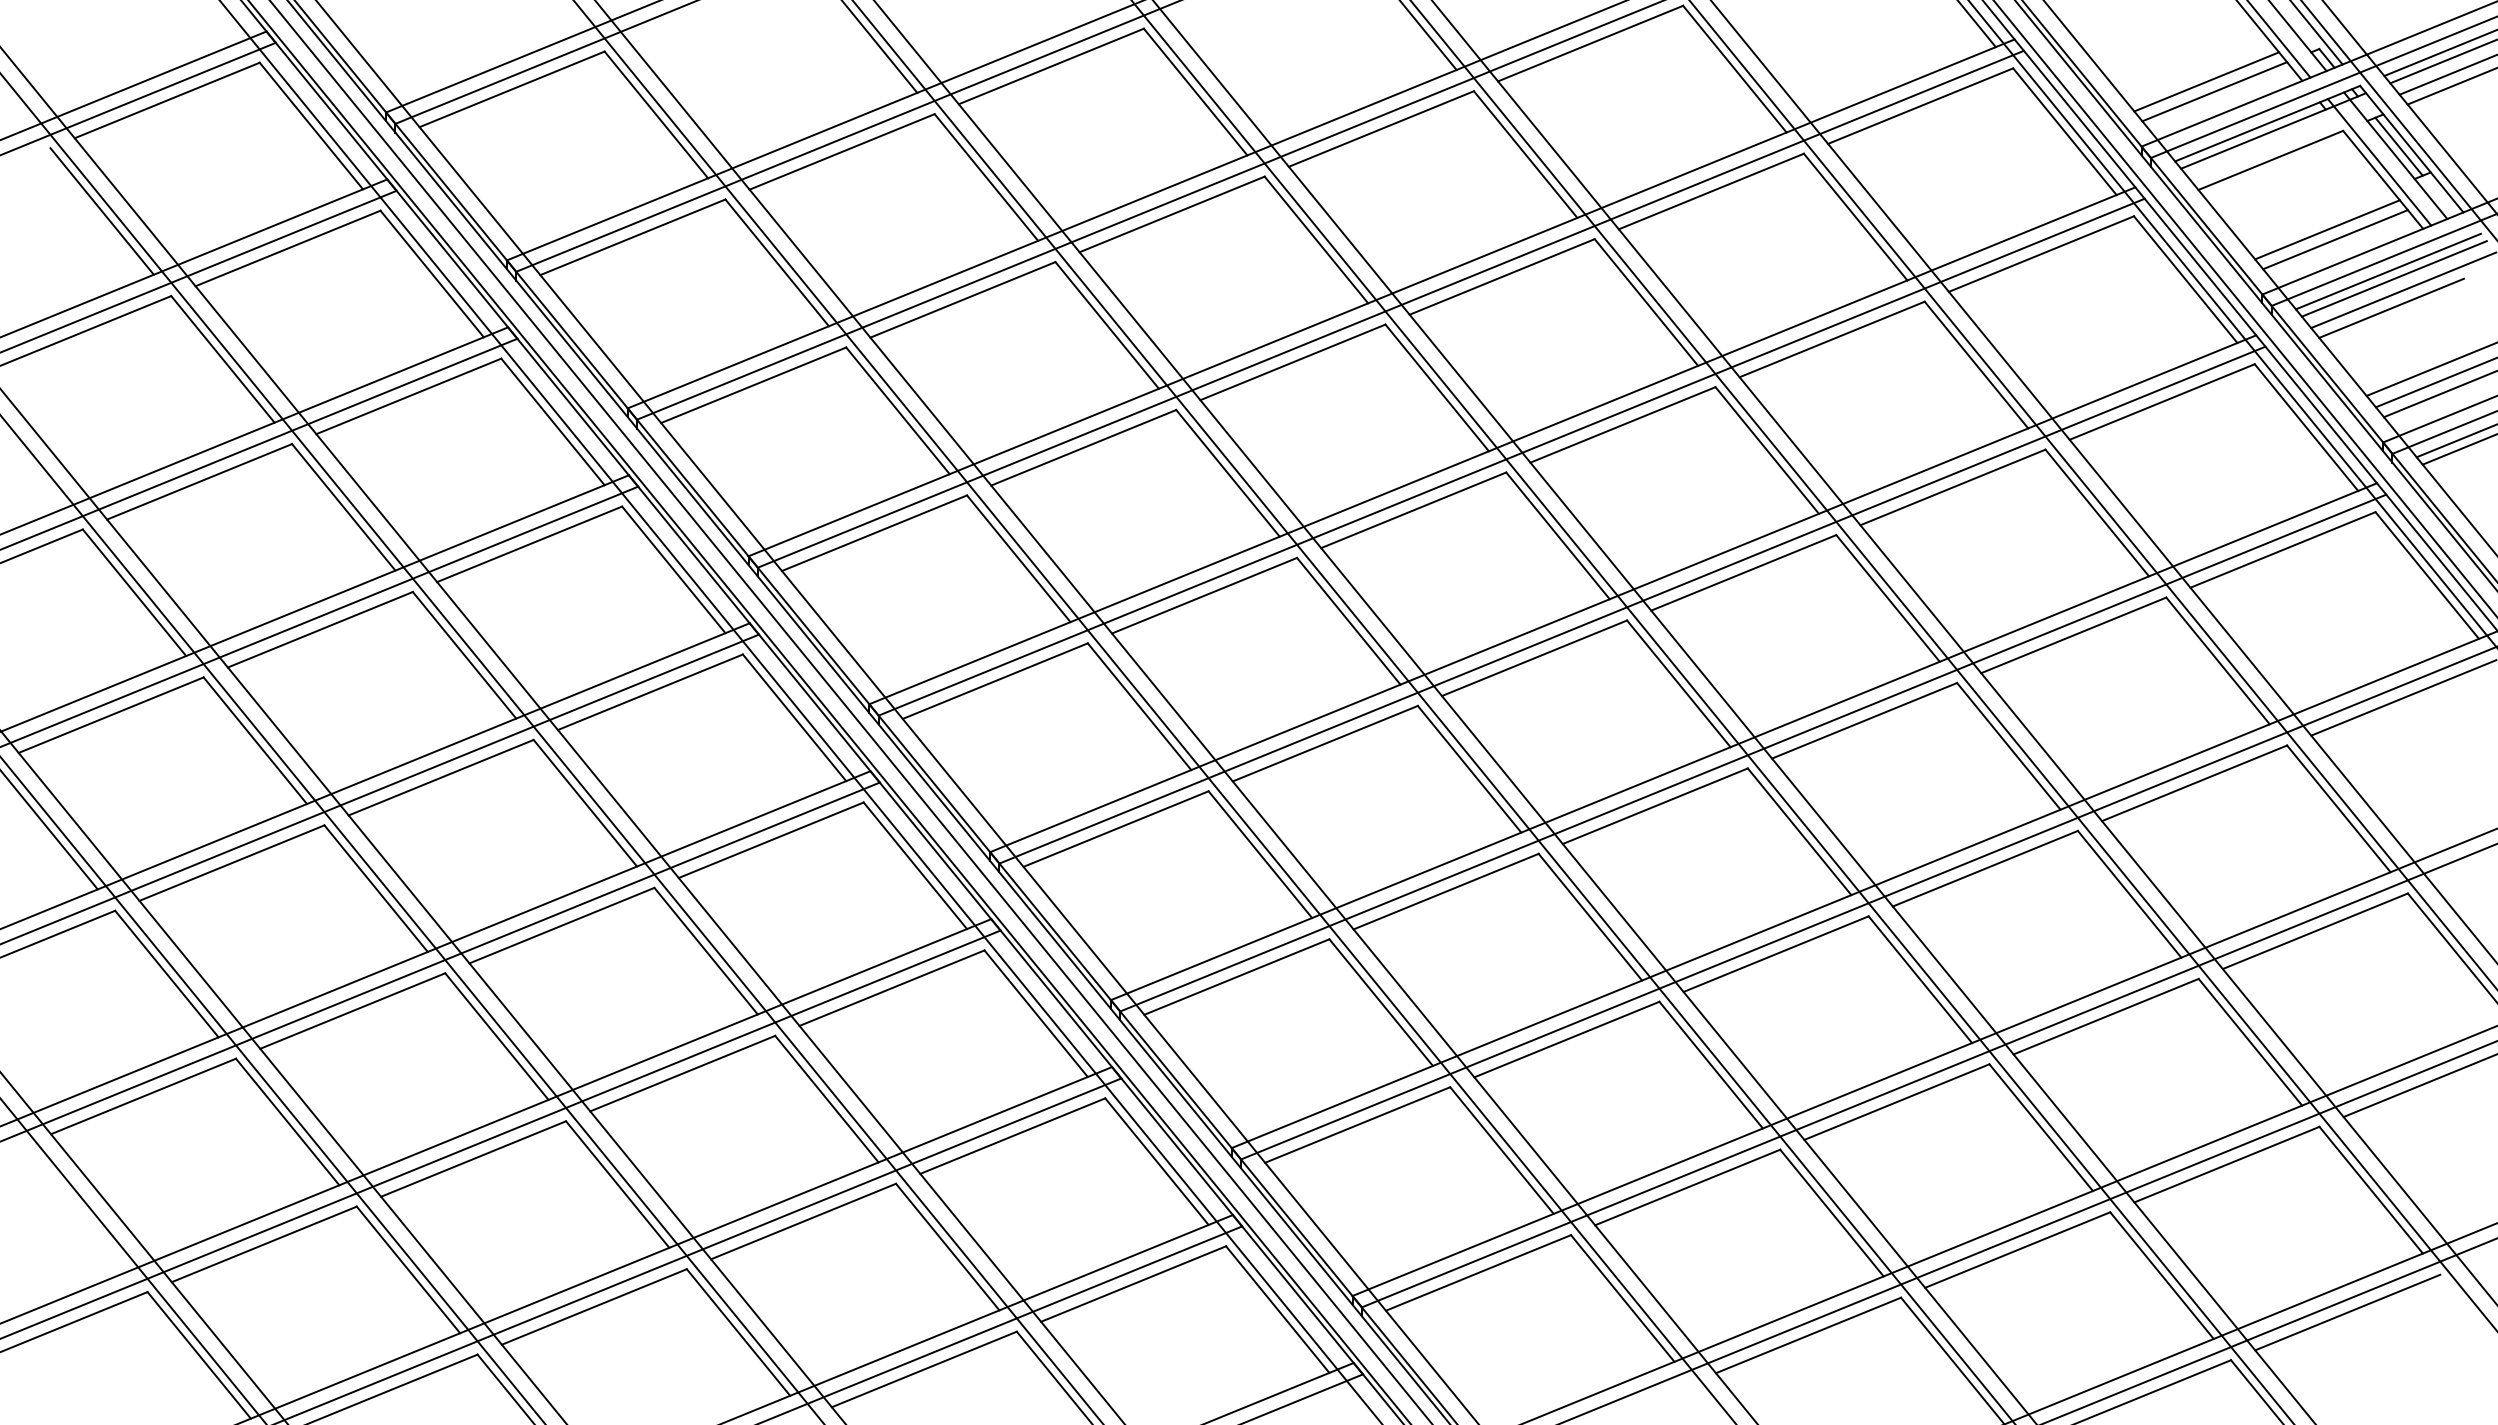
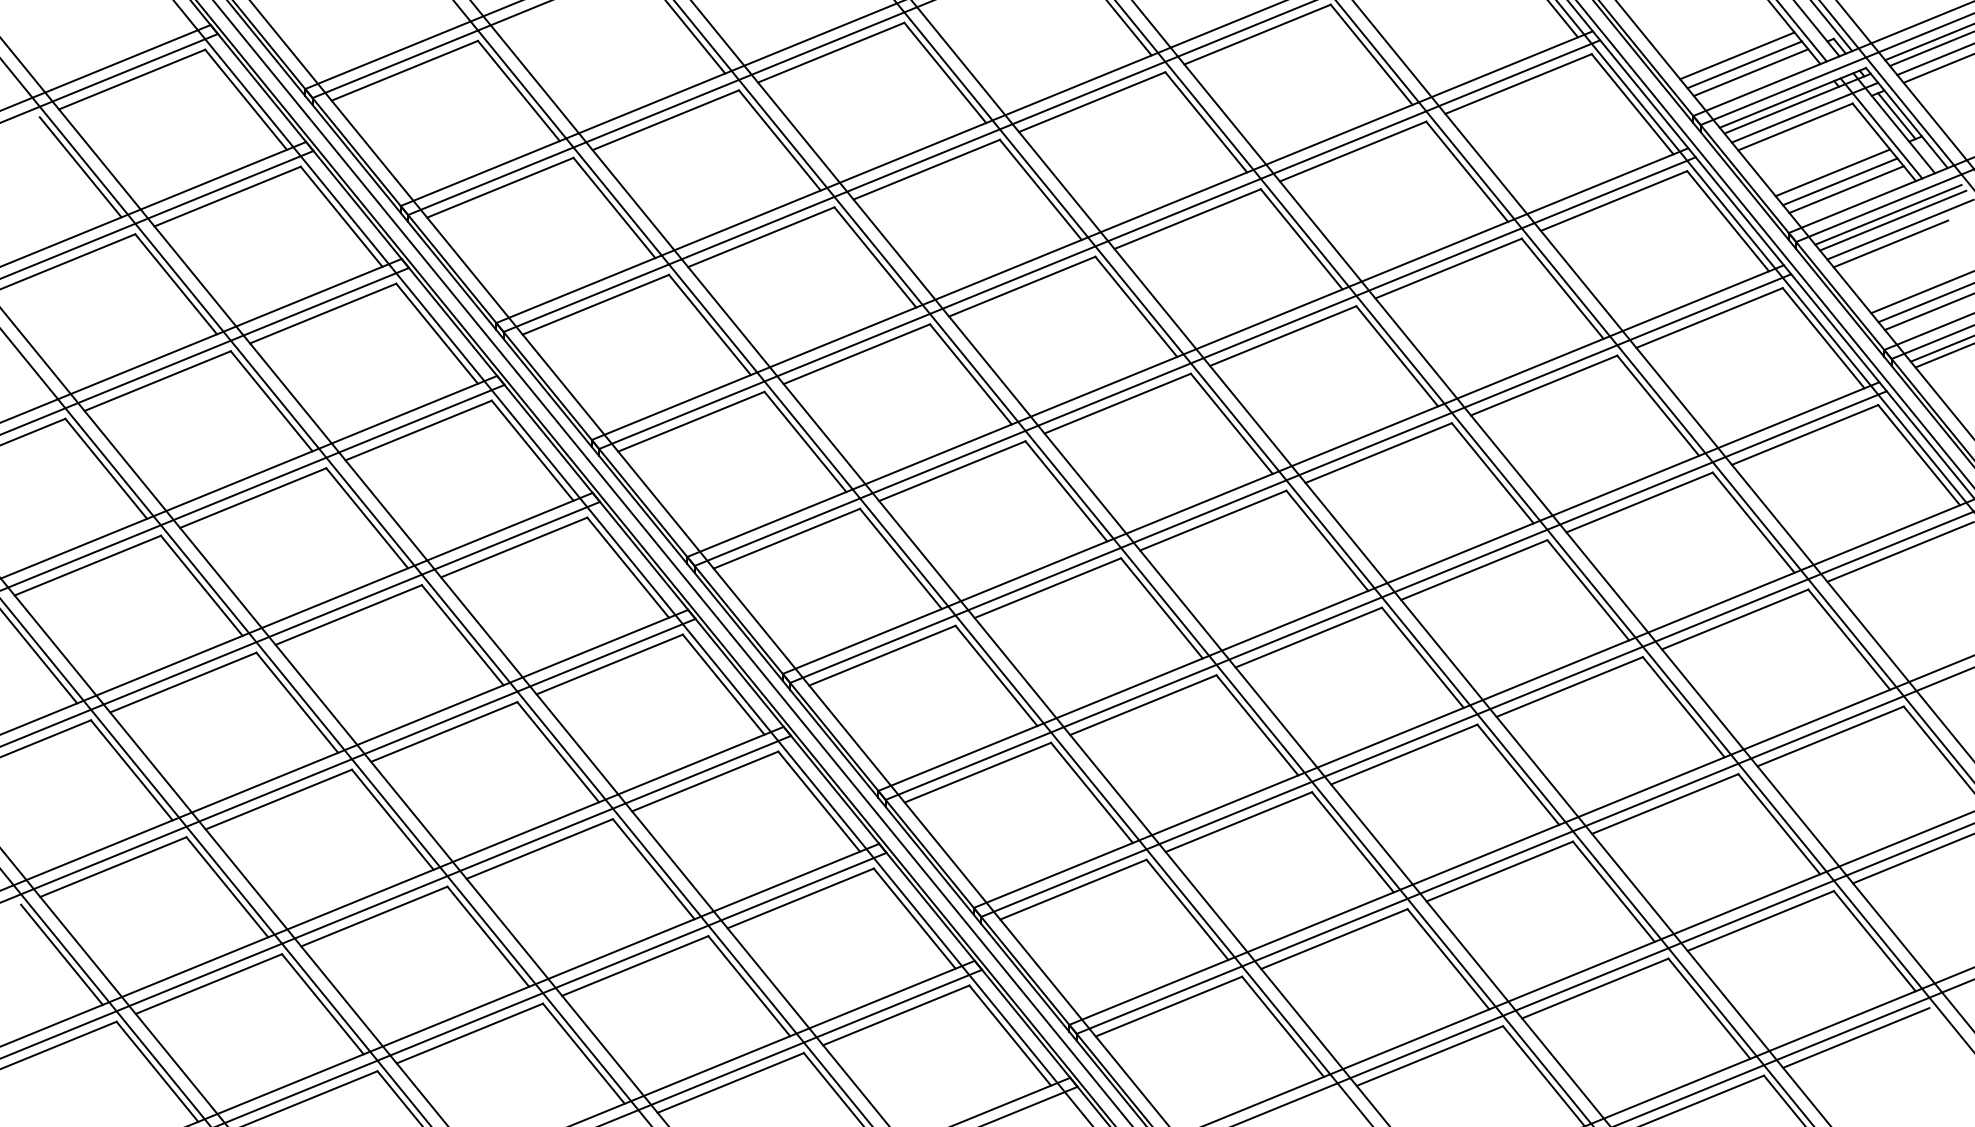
line: (2197, 70) -> (1737, 55), added
line: (2282, 142) -> (1804, 112), added
line: (2317, 217) -> (1832, 172), added
line: (78, 1207) -> (61, 954), added

